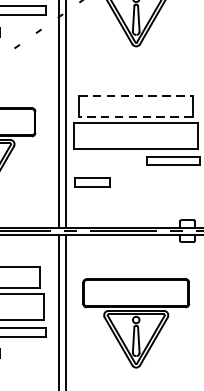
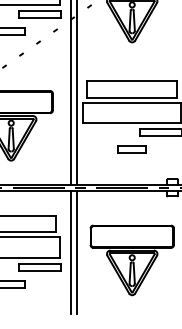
line: (136, 96) -> (132, 81), dashed -> solid
line: (135, 116) -> (131, 97), dashed -> solid
part: (92, 182) -> (131, 149), moved

